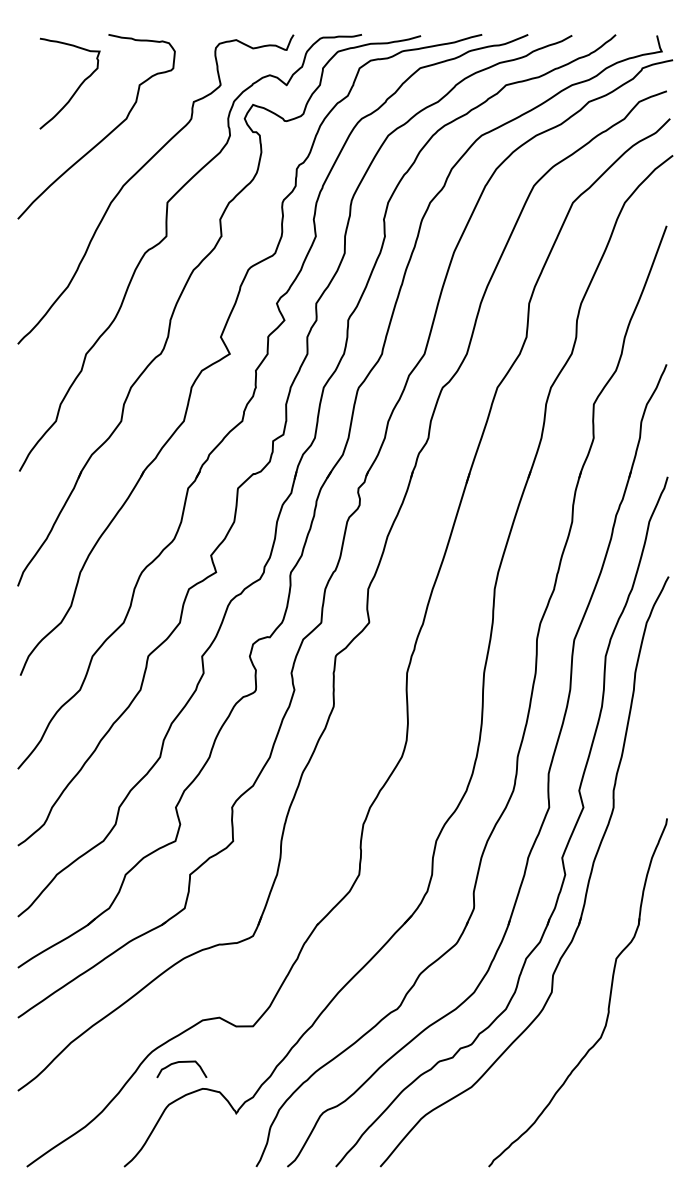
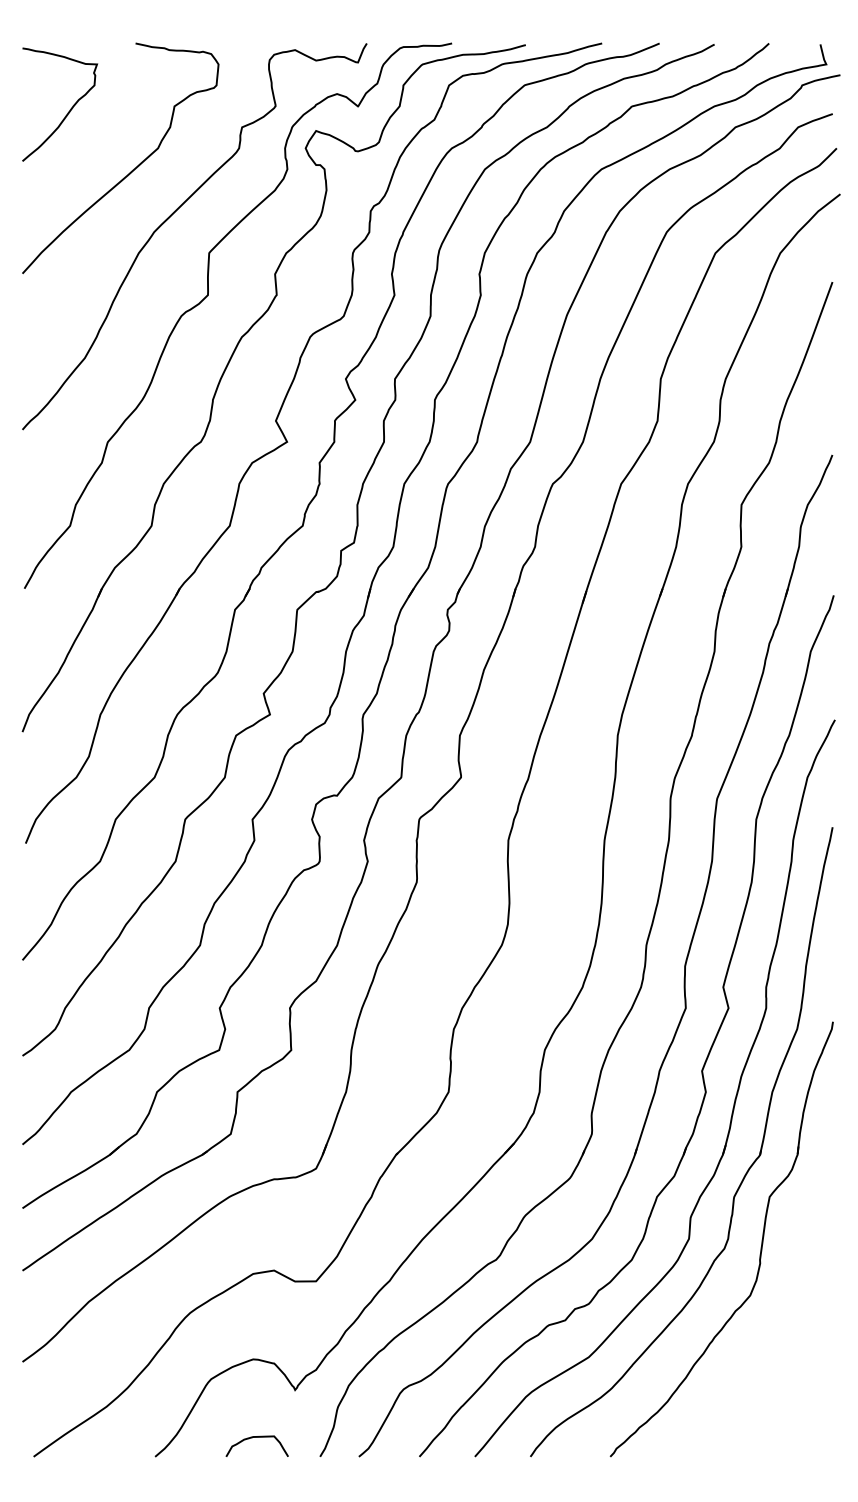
curve: (77, 87) -> (69, 109), moved
part: (595, 941) -> (743, 1175), added
curve: (181, 1062) -> (256, 1437), moved

